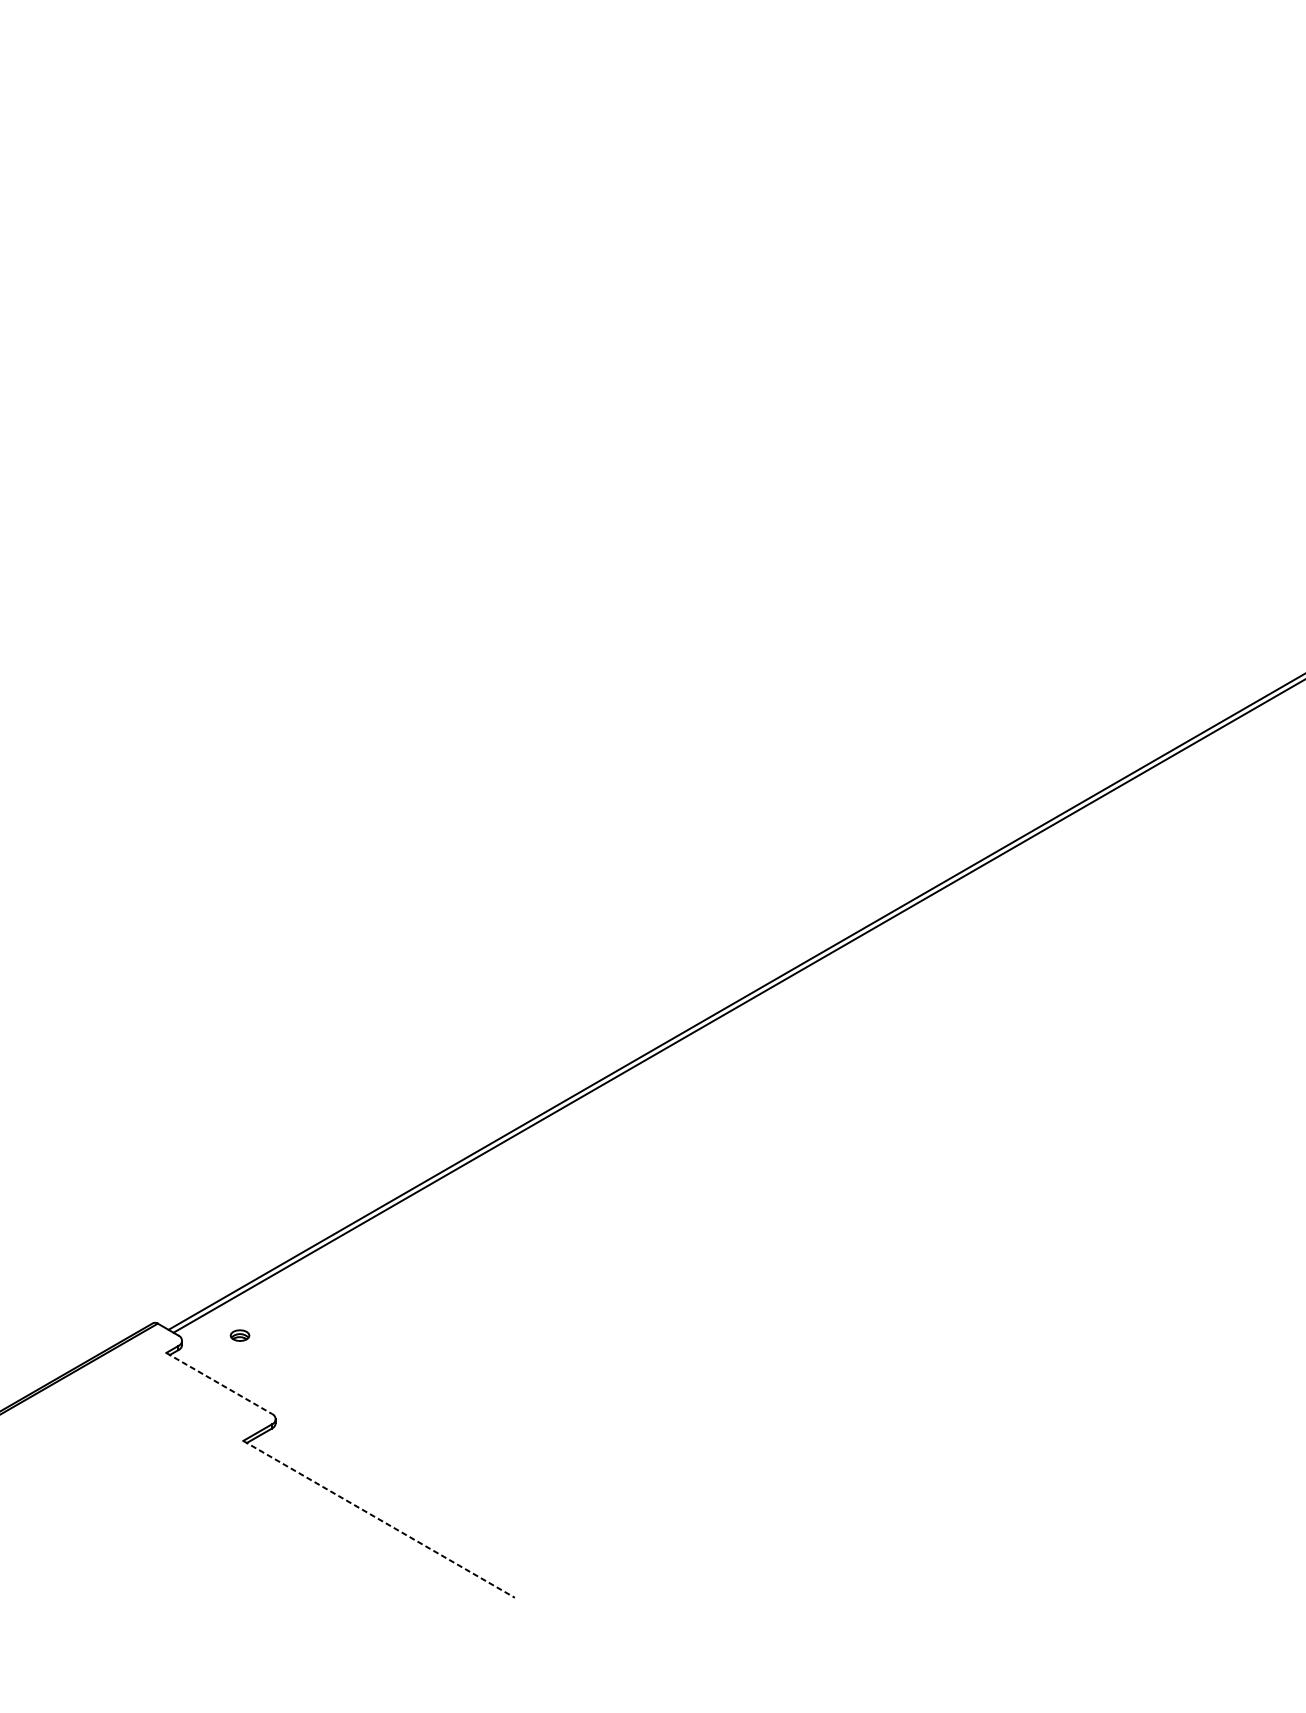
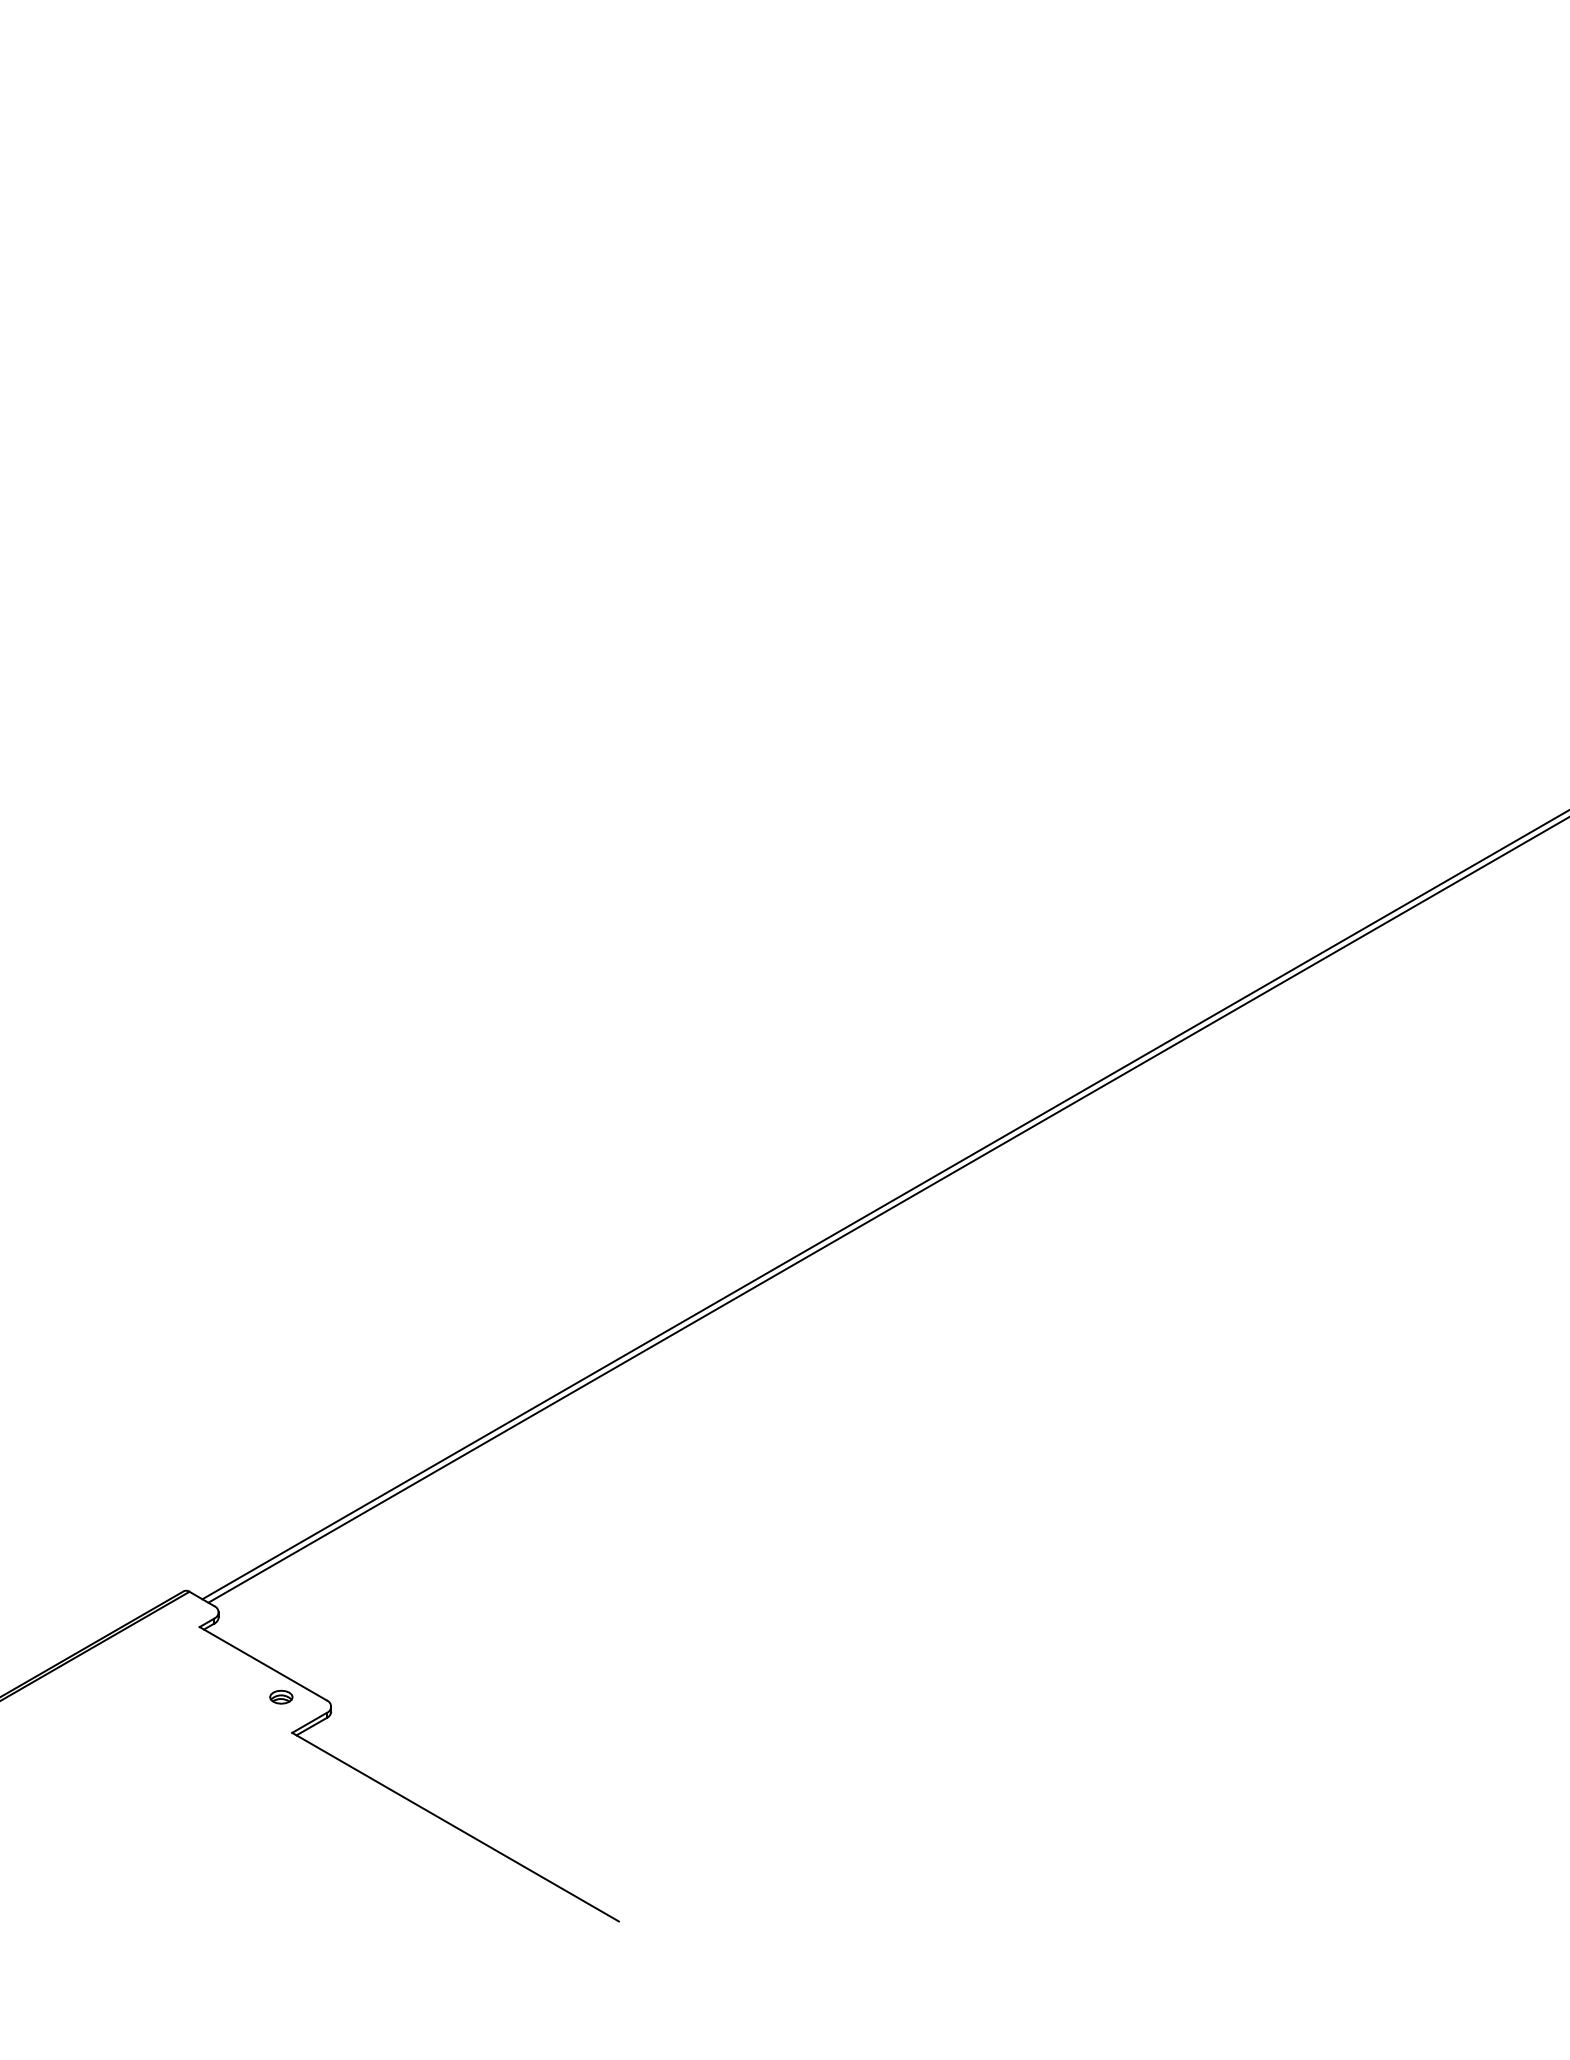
part: (240, 1335) -> (281, 1696), moved
line: (219, 1383) -> (263, 1663), dashed -> solid
line: (379, 1519) -> (455, 1827), dashed -> solid

